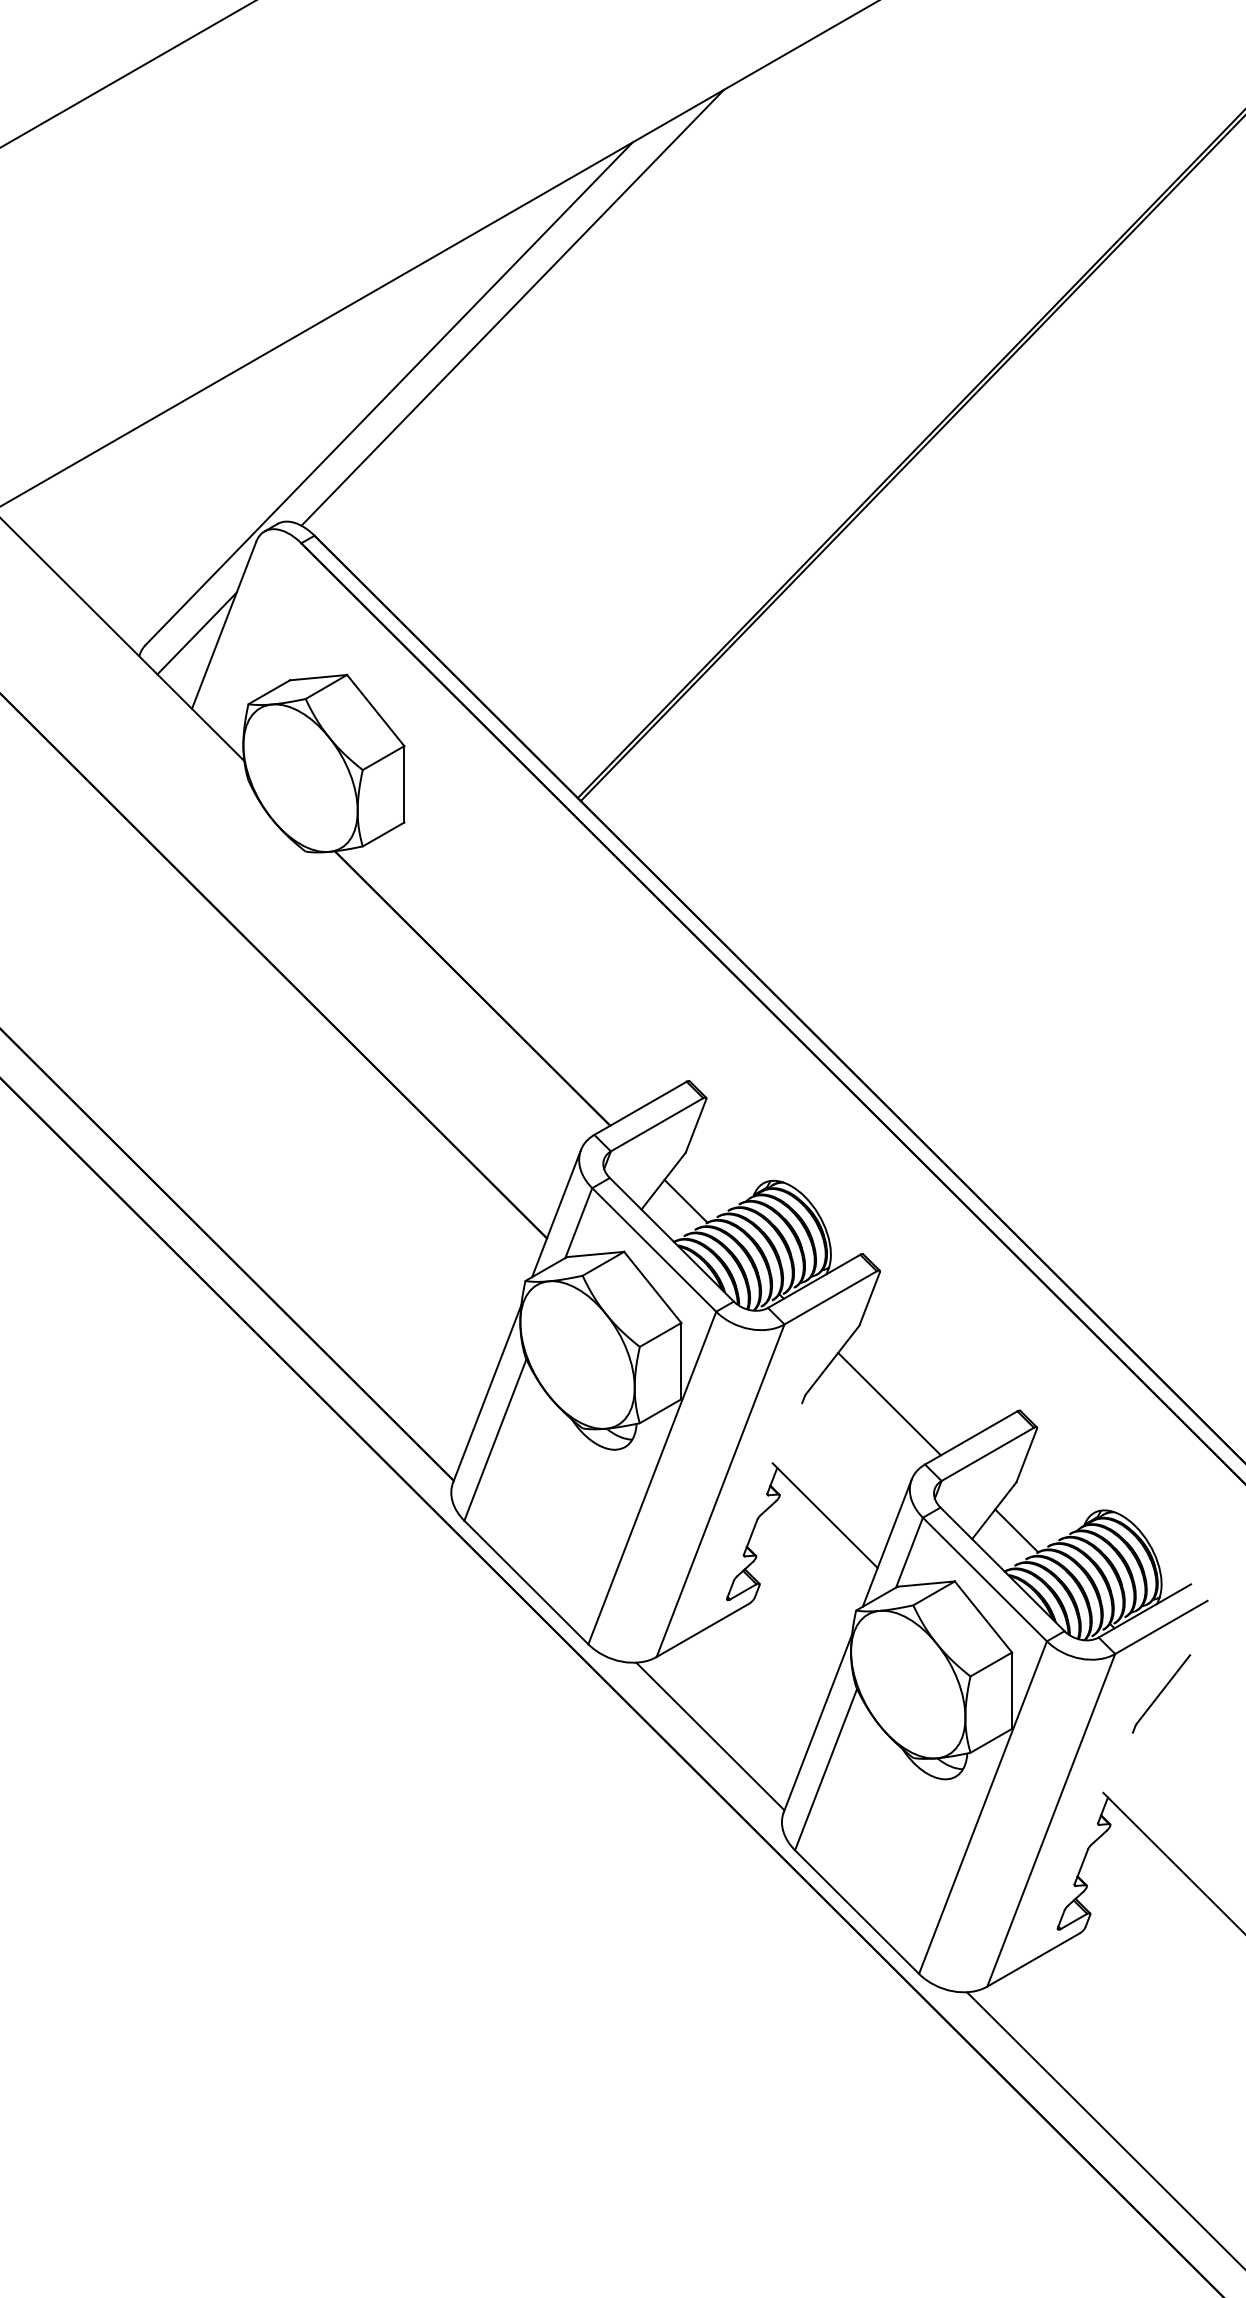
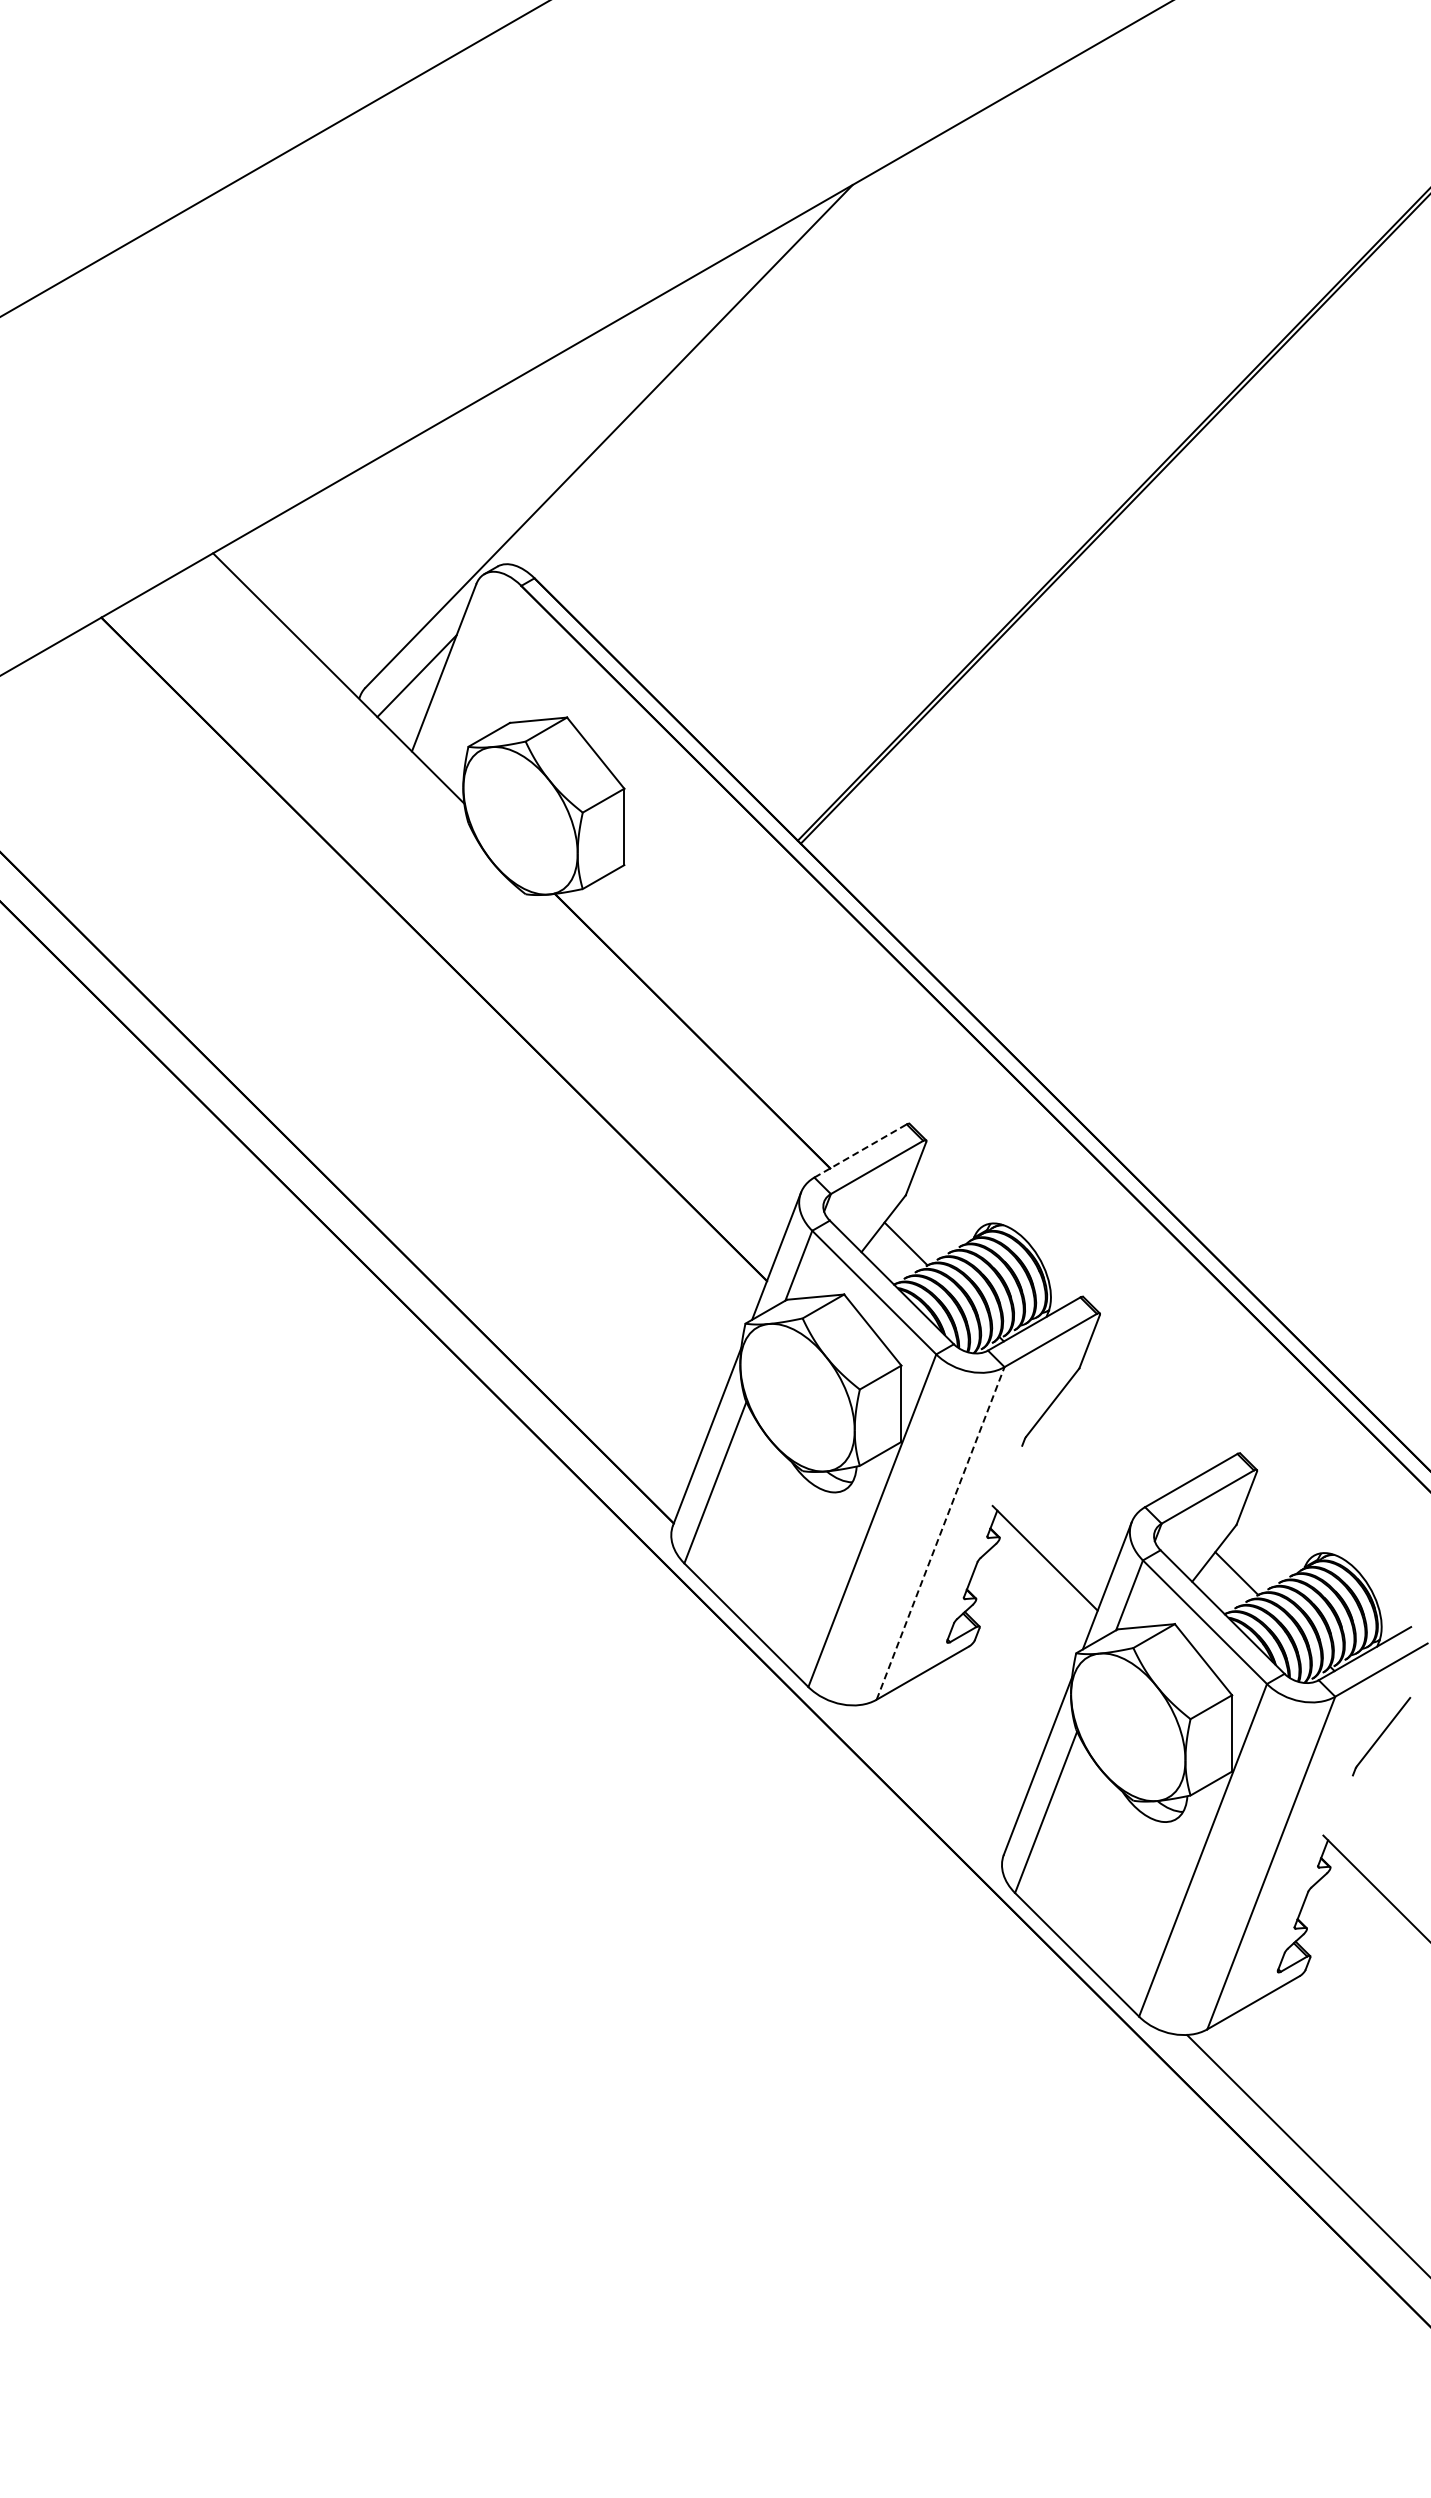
line: (512, 307) -> (732, 350), removed
line: (641, 1107) -> (861, 1150), solid -> dashed
line: (889, 1403) -> (1109, 1446), removed
line: (720, 1489) -> (940, 1532), solid -> dashed
line: (710, 1736) -> (930, 1779), removed

